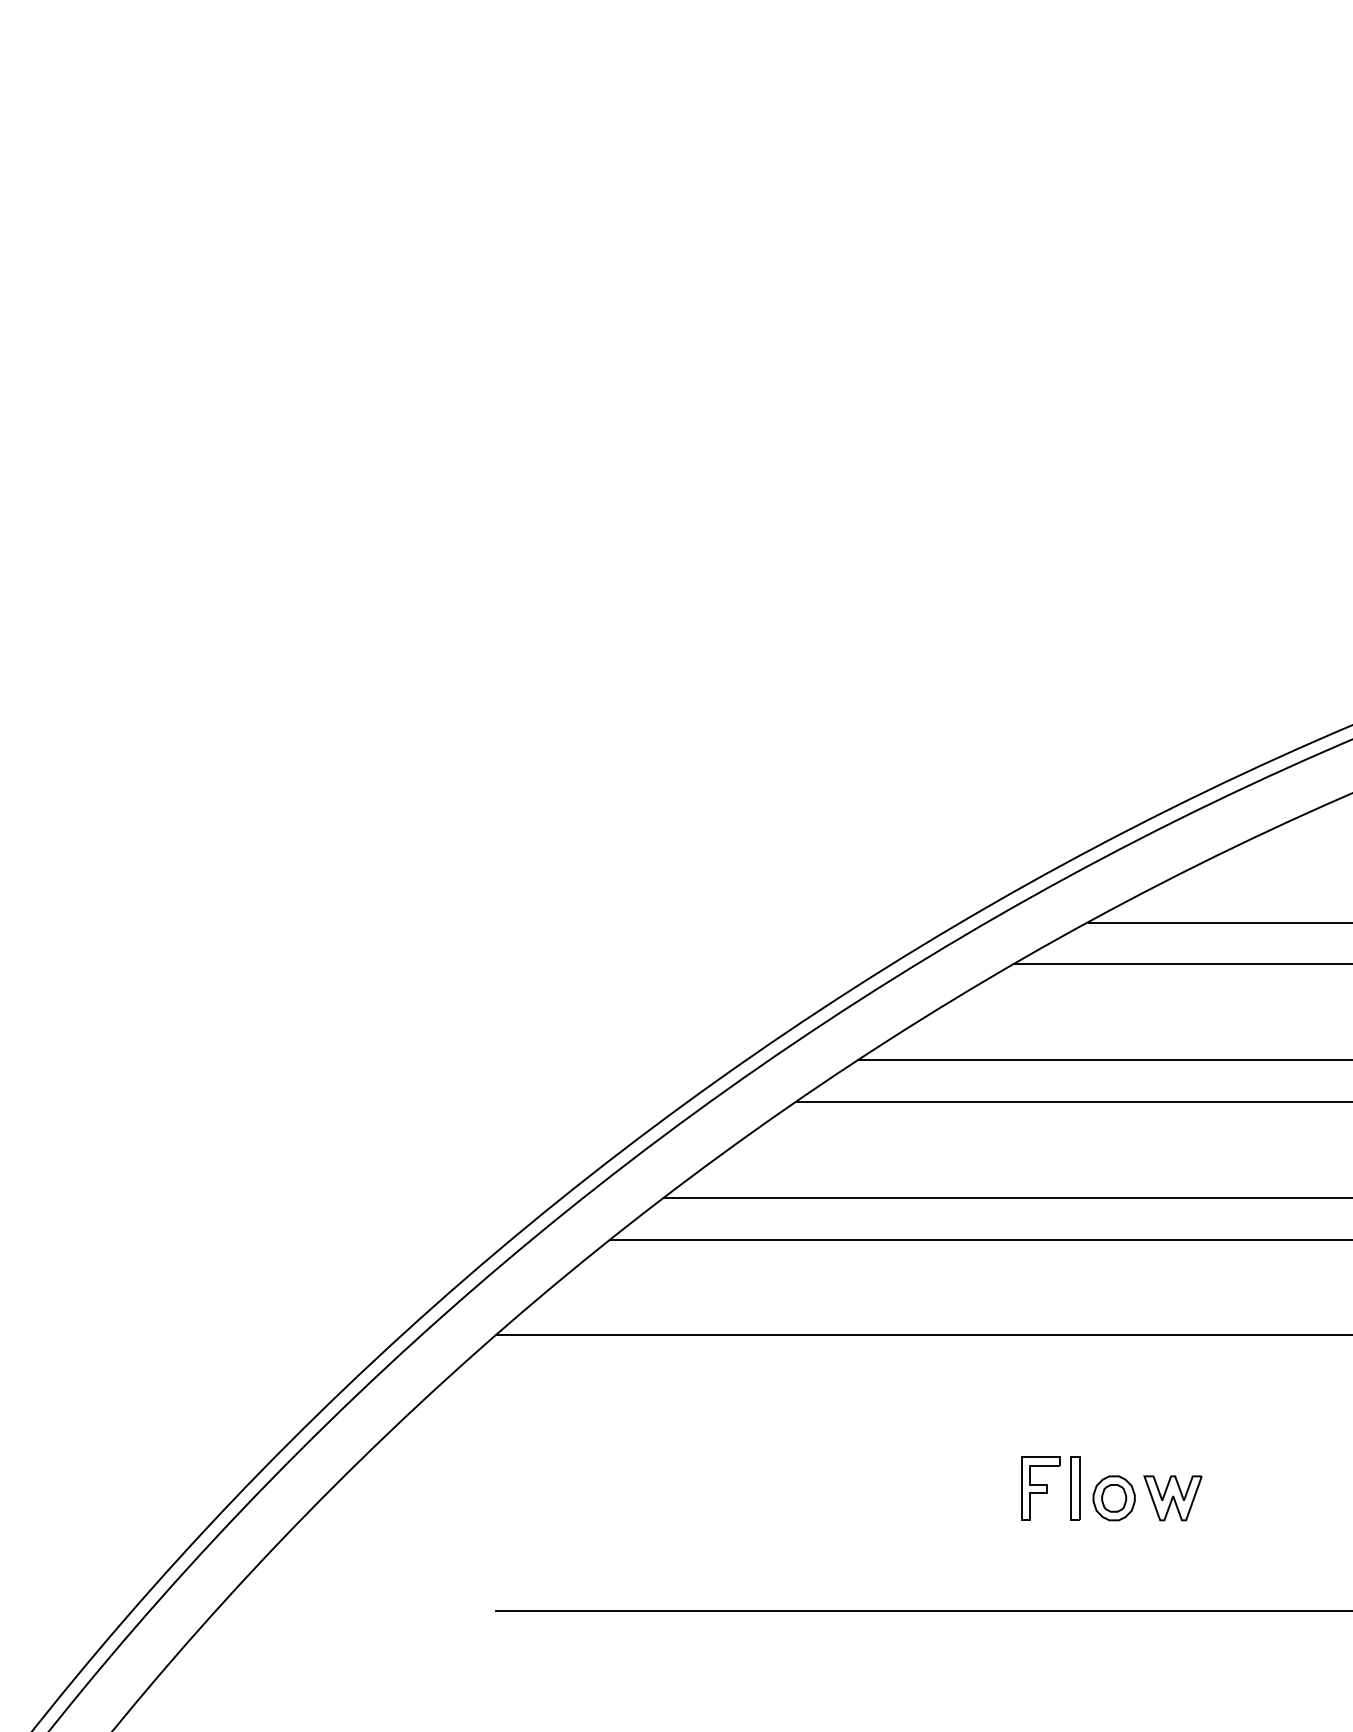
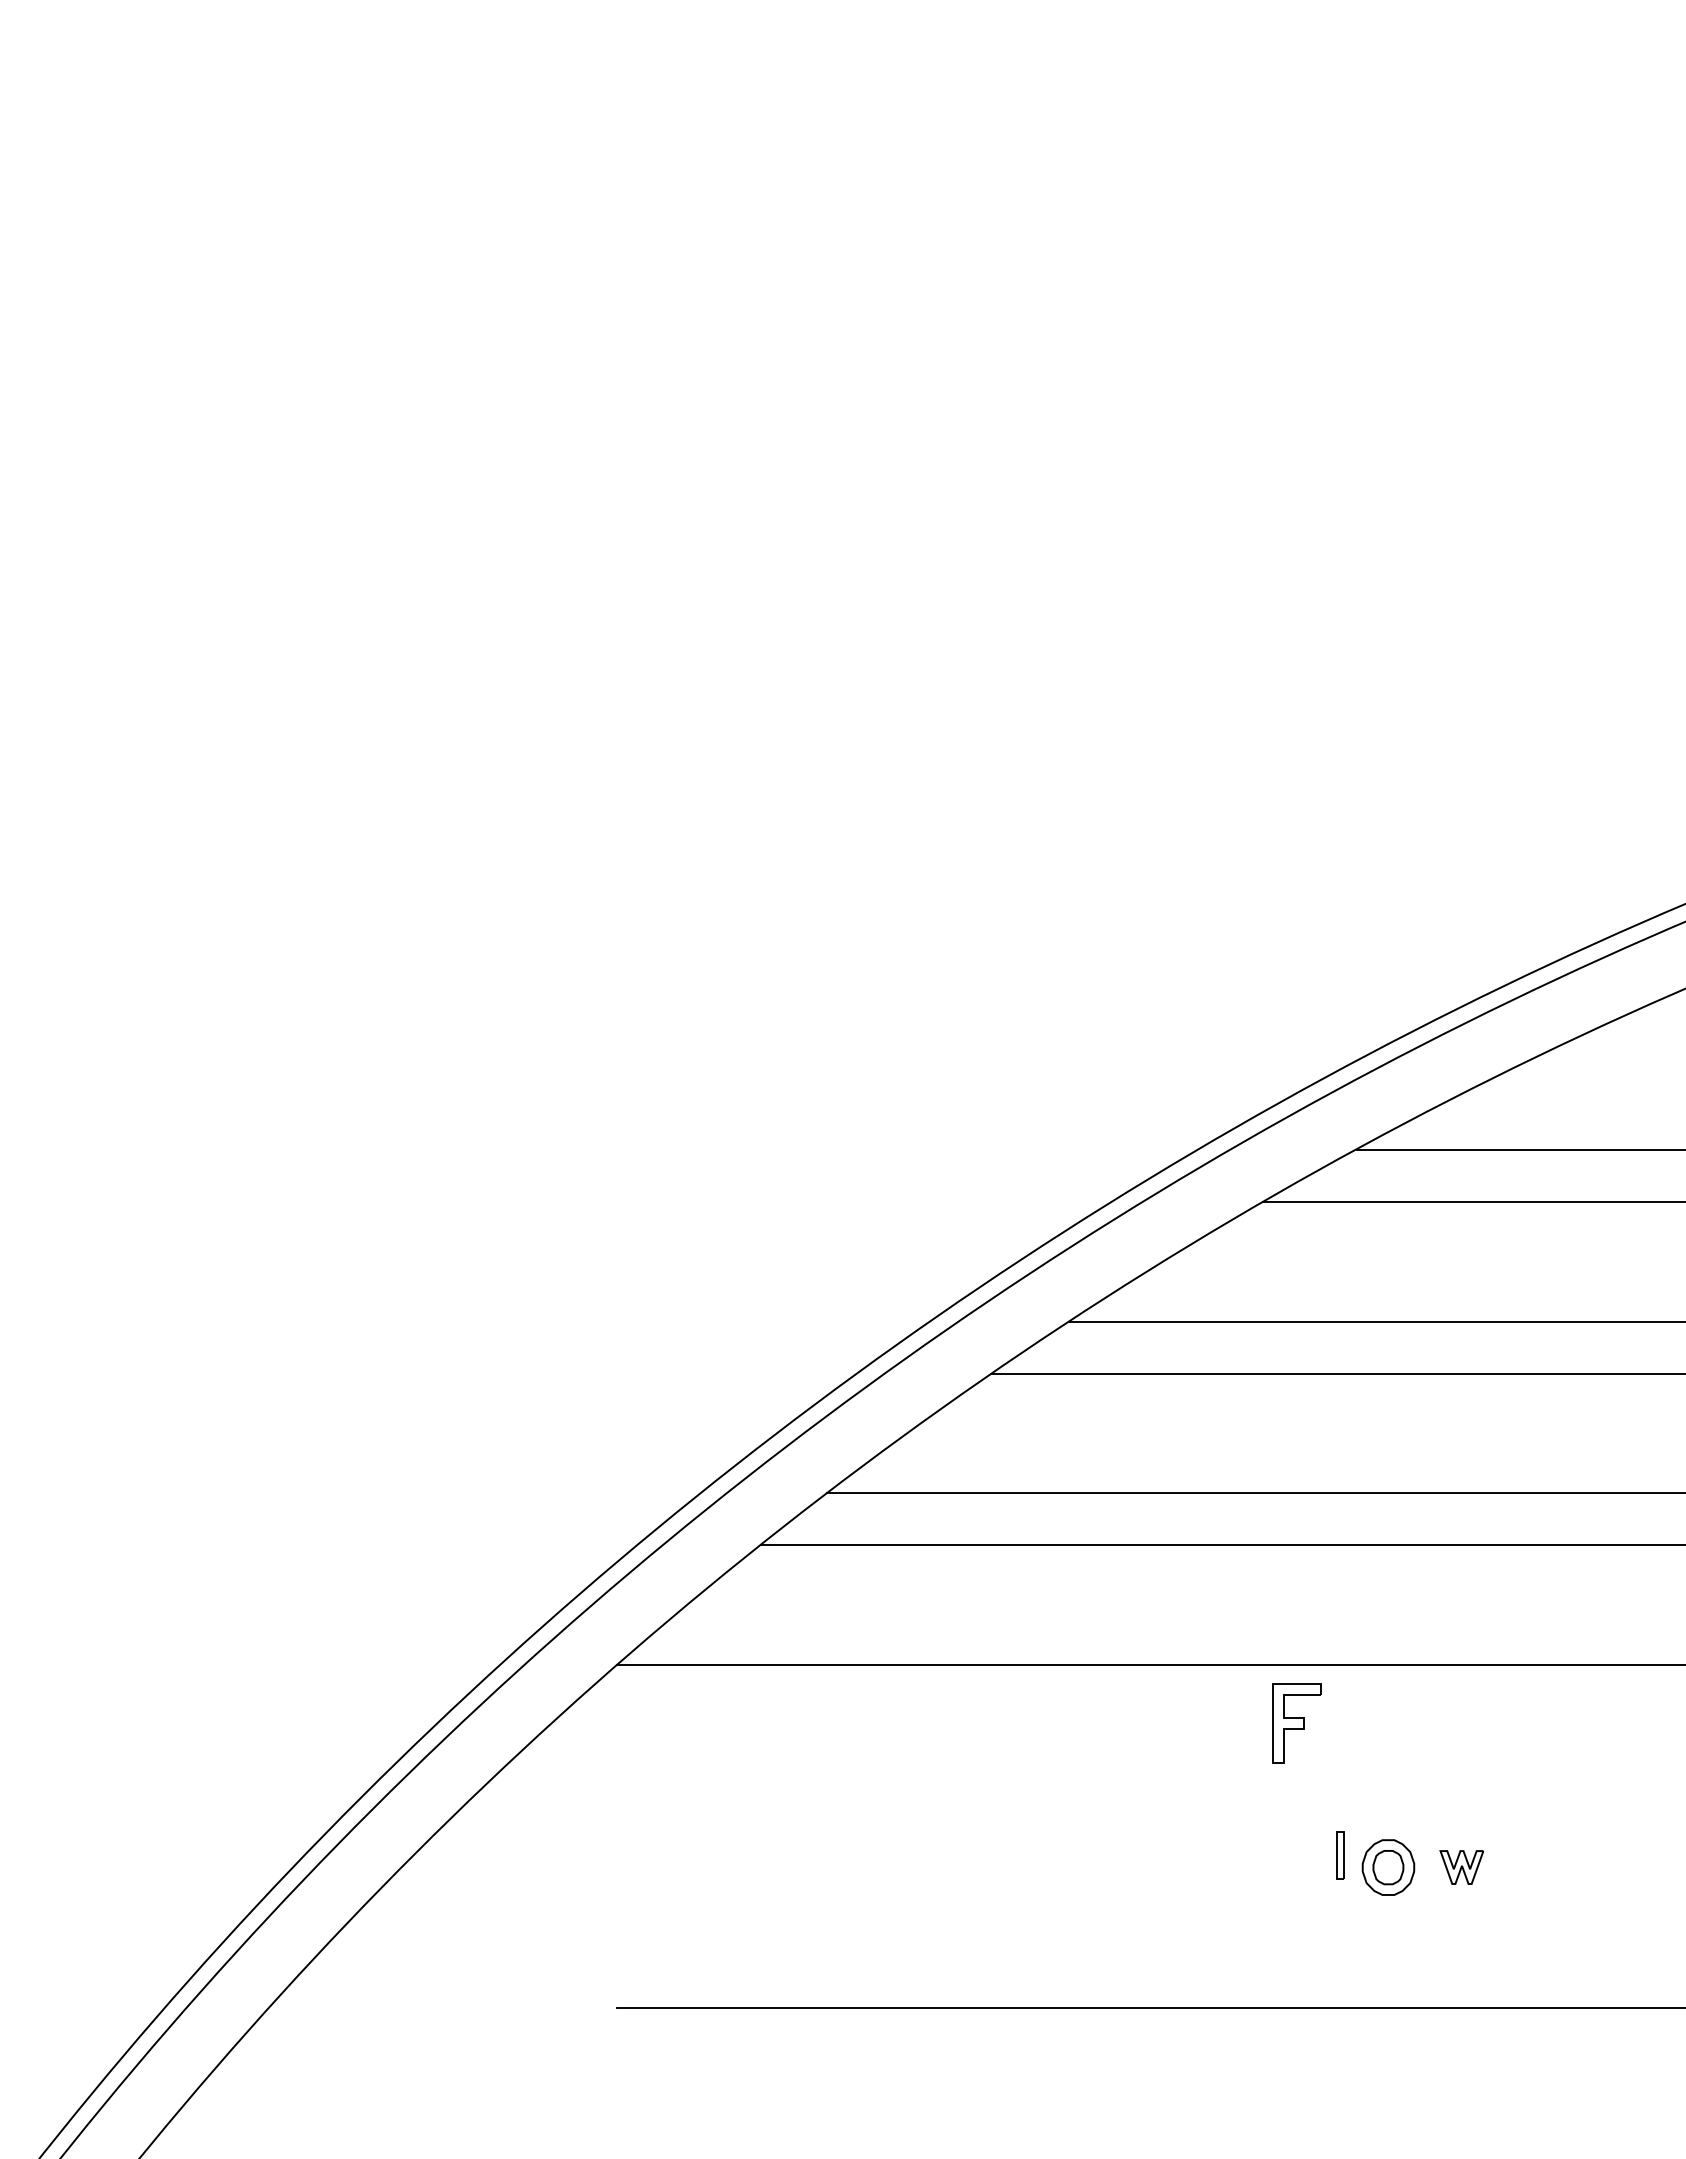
part: (1040, 1488) -> (1296, 1723), moved
part: (1075, 1488) -> (1340, 1855), size x0.6
part: (1172, 1498) -> (1461, 1867), size x0.6

